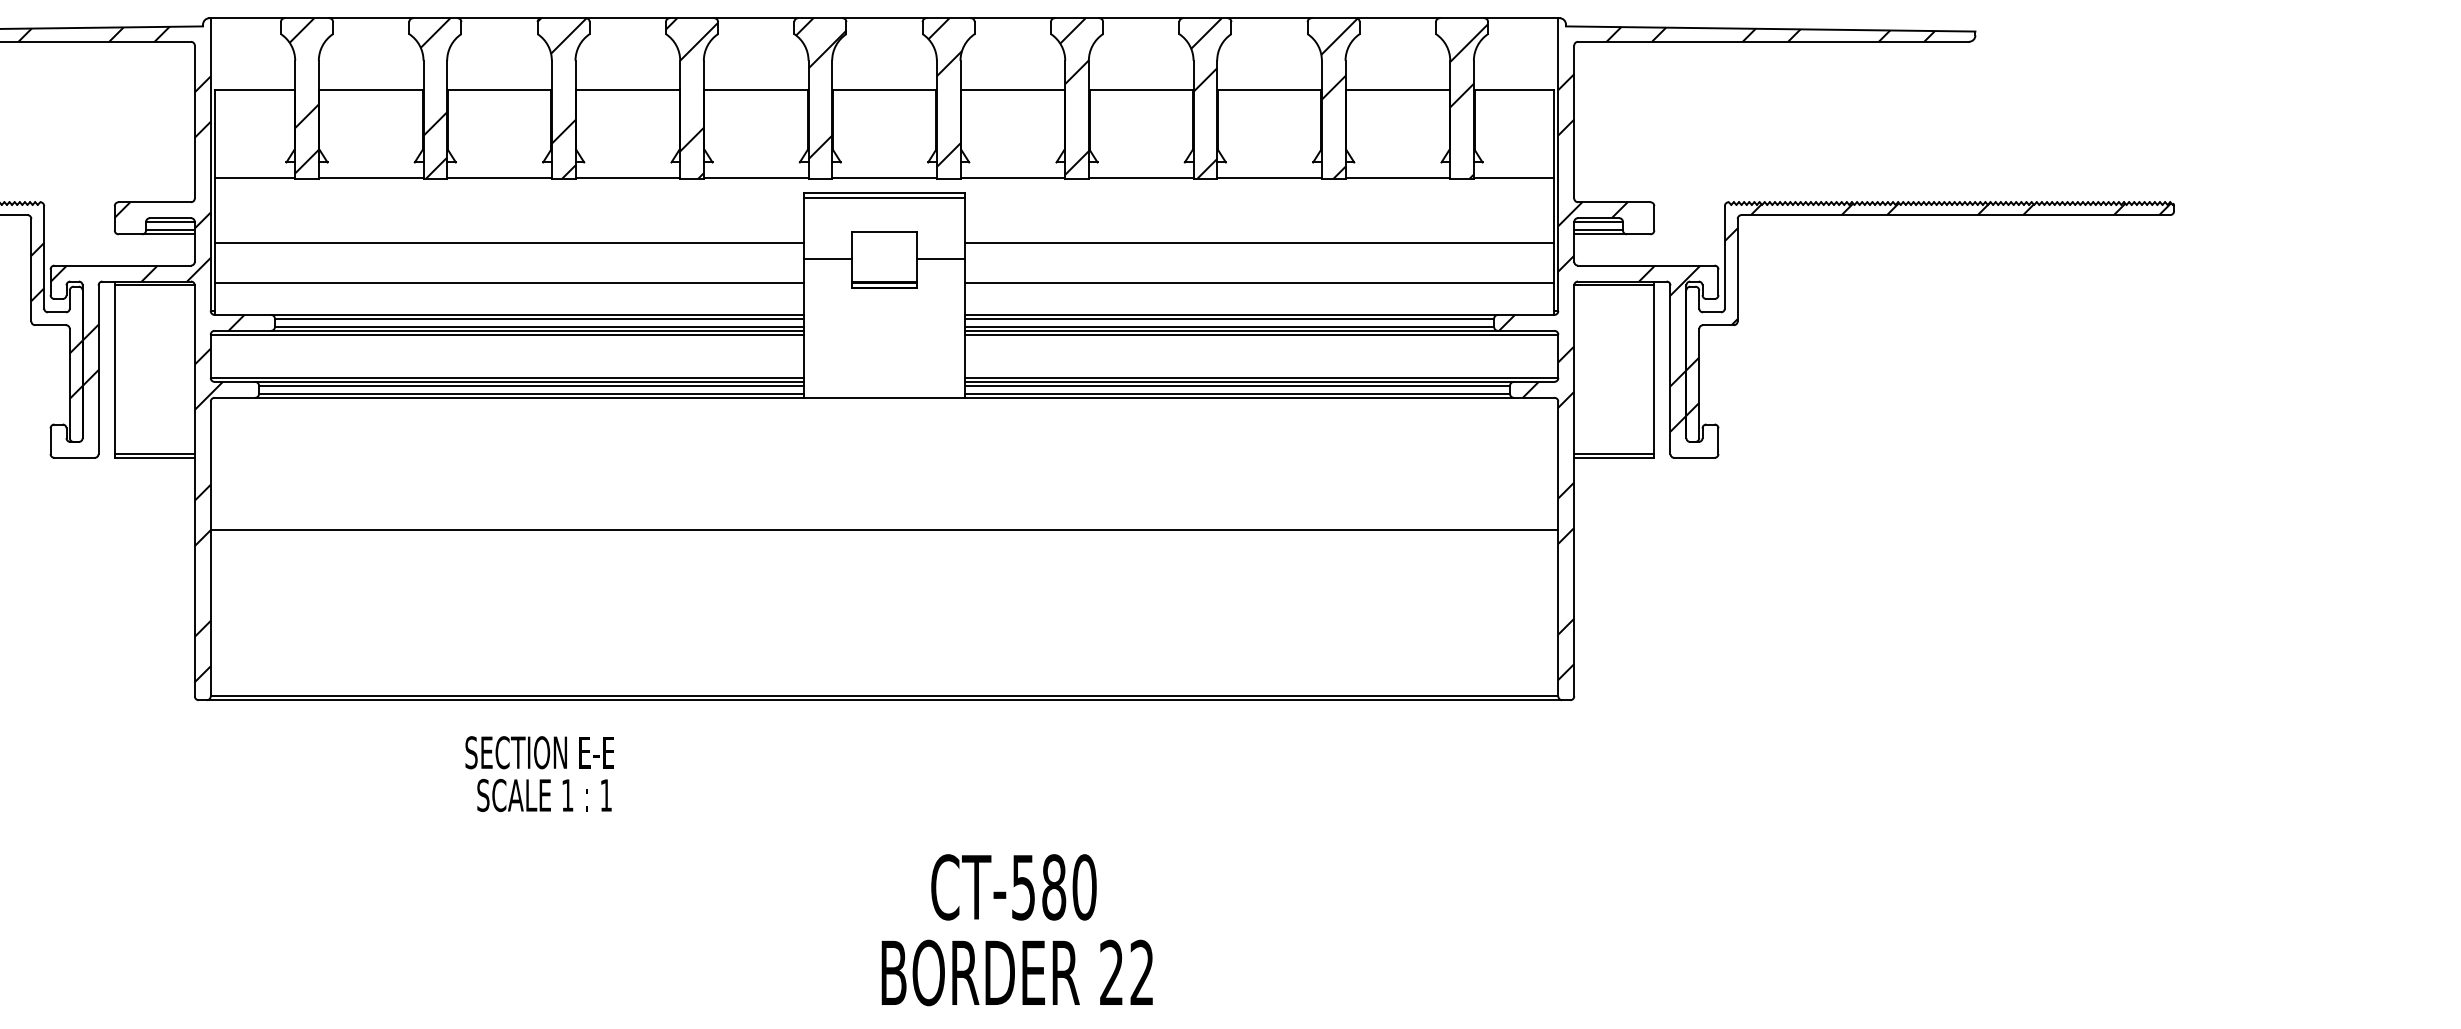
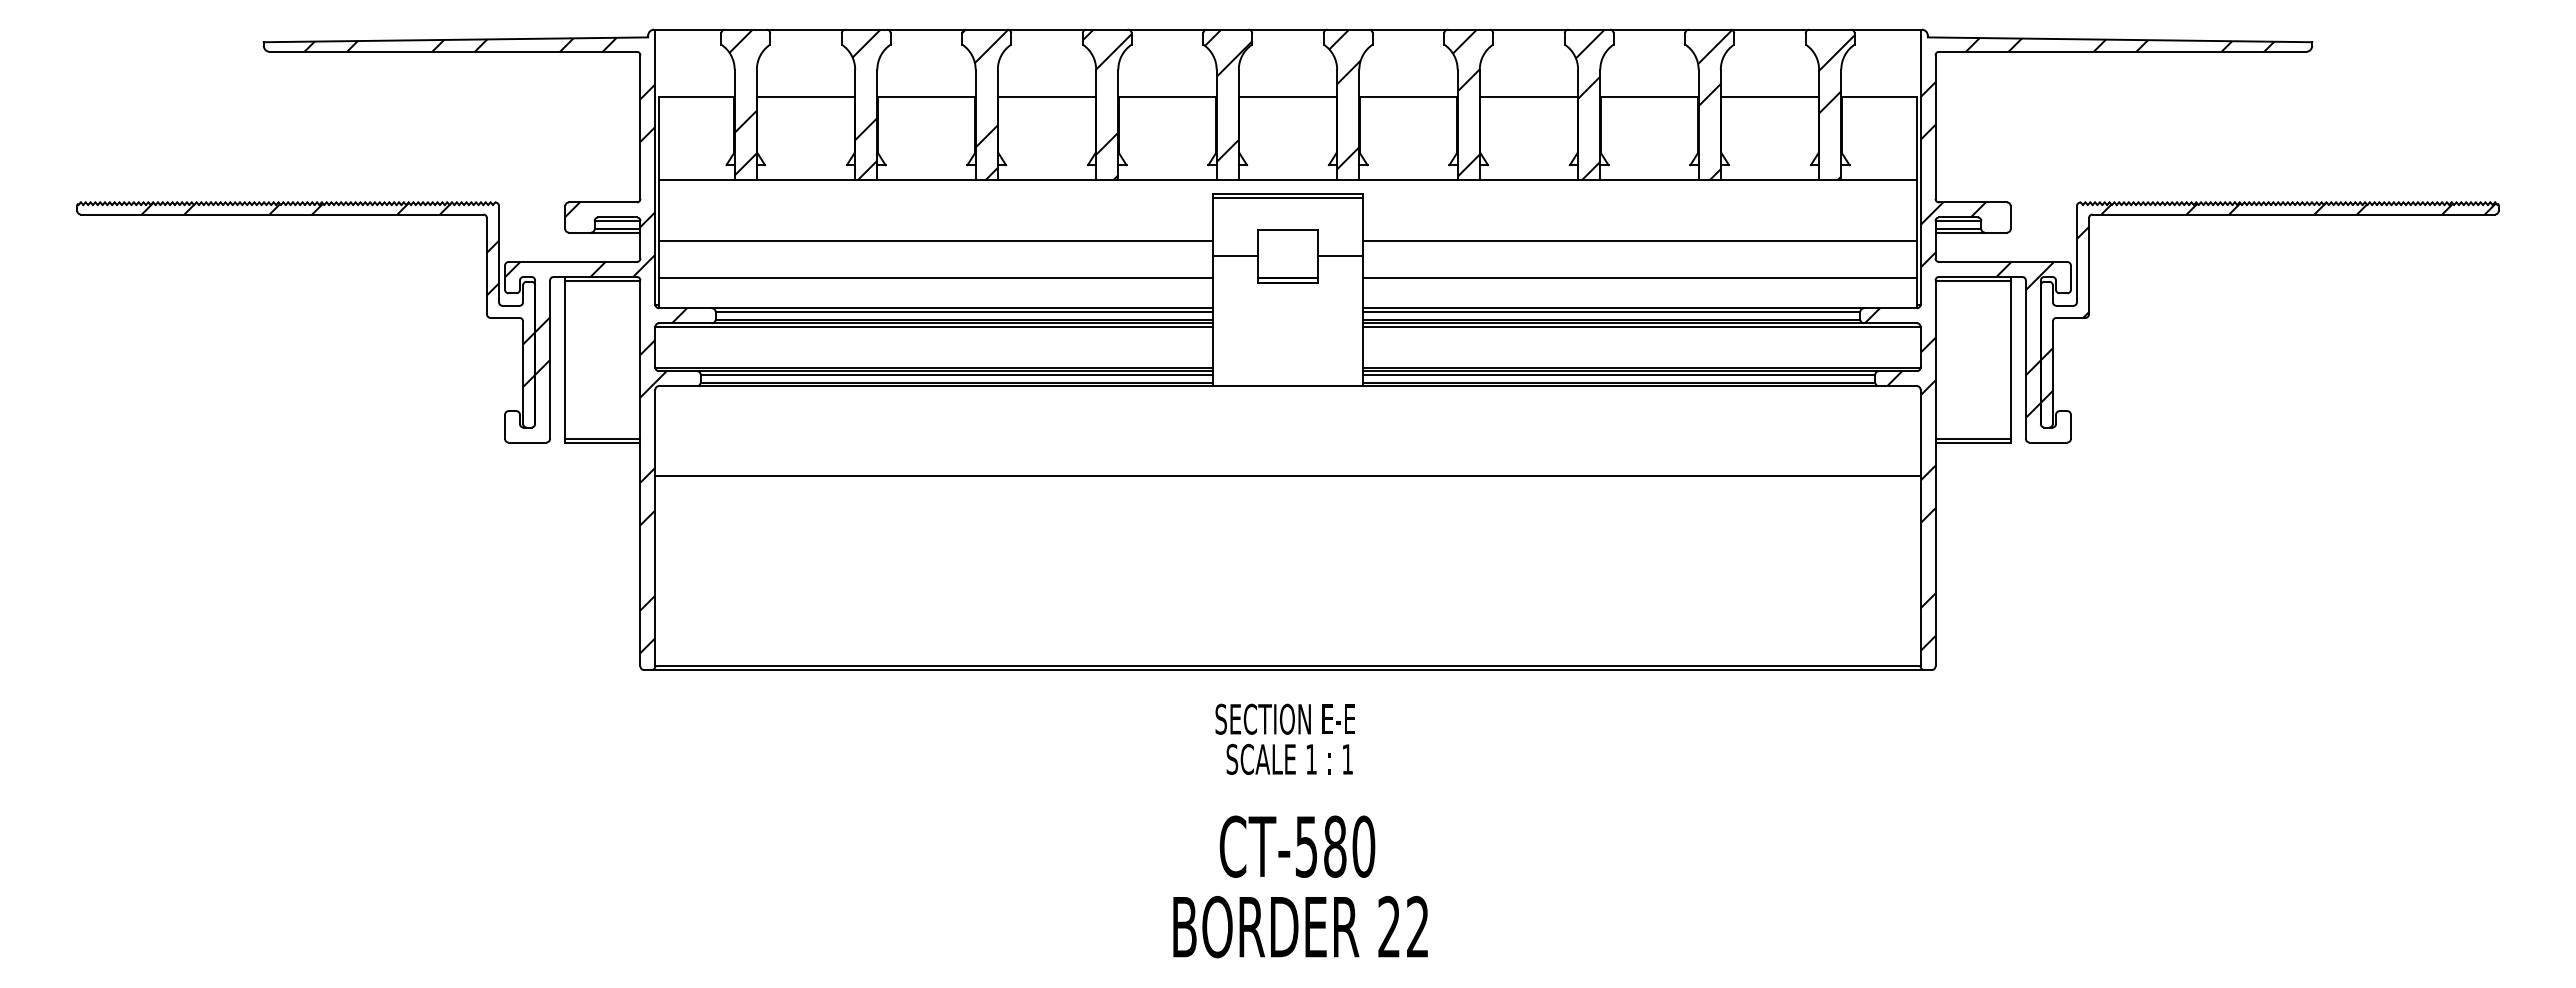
line: (884, 530) -> (1287, 476), moved
text: (538, 773) -> (1284, 738), moved
text: (1017, 929) -> (1300, 886), moved

